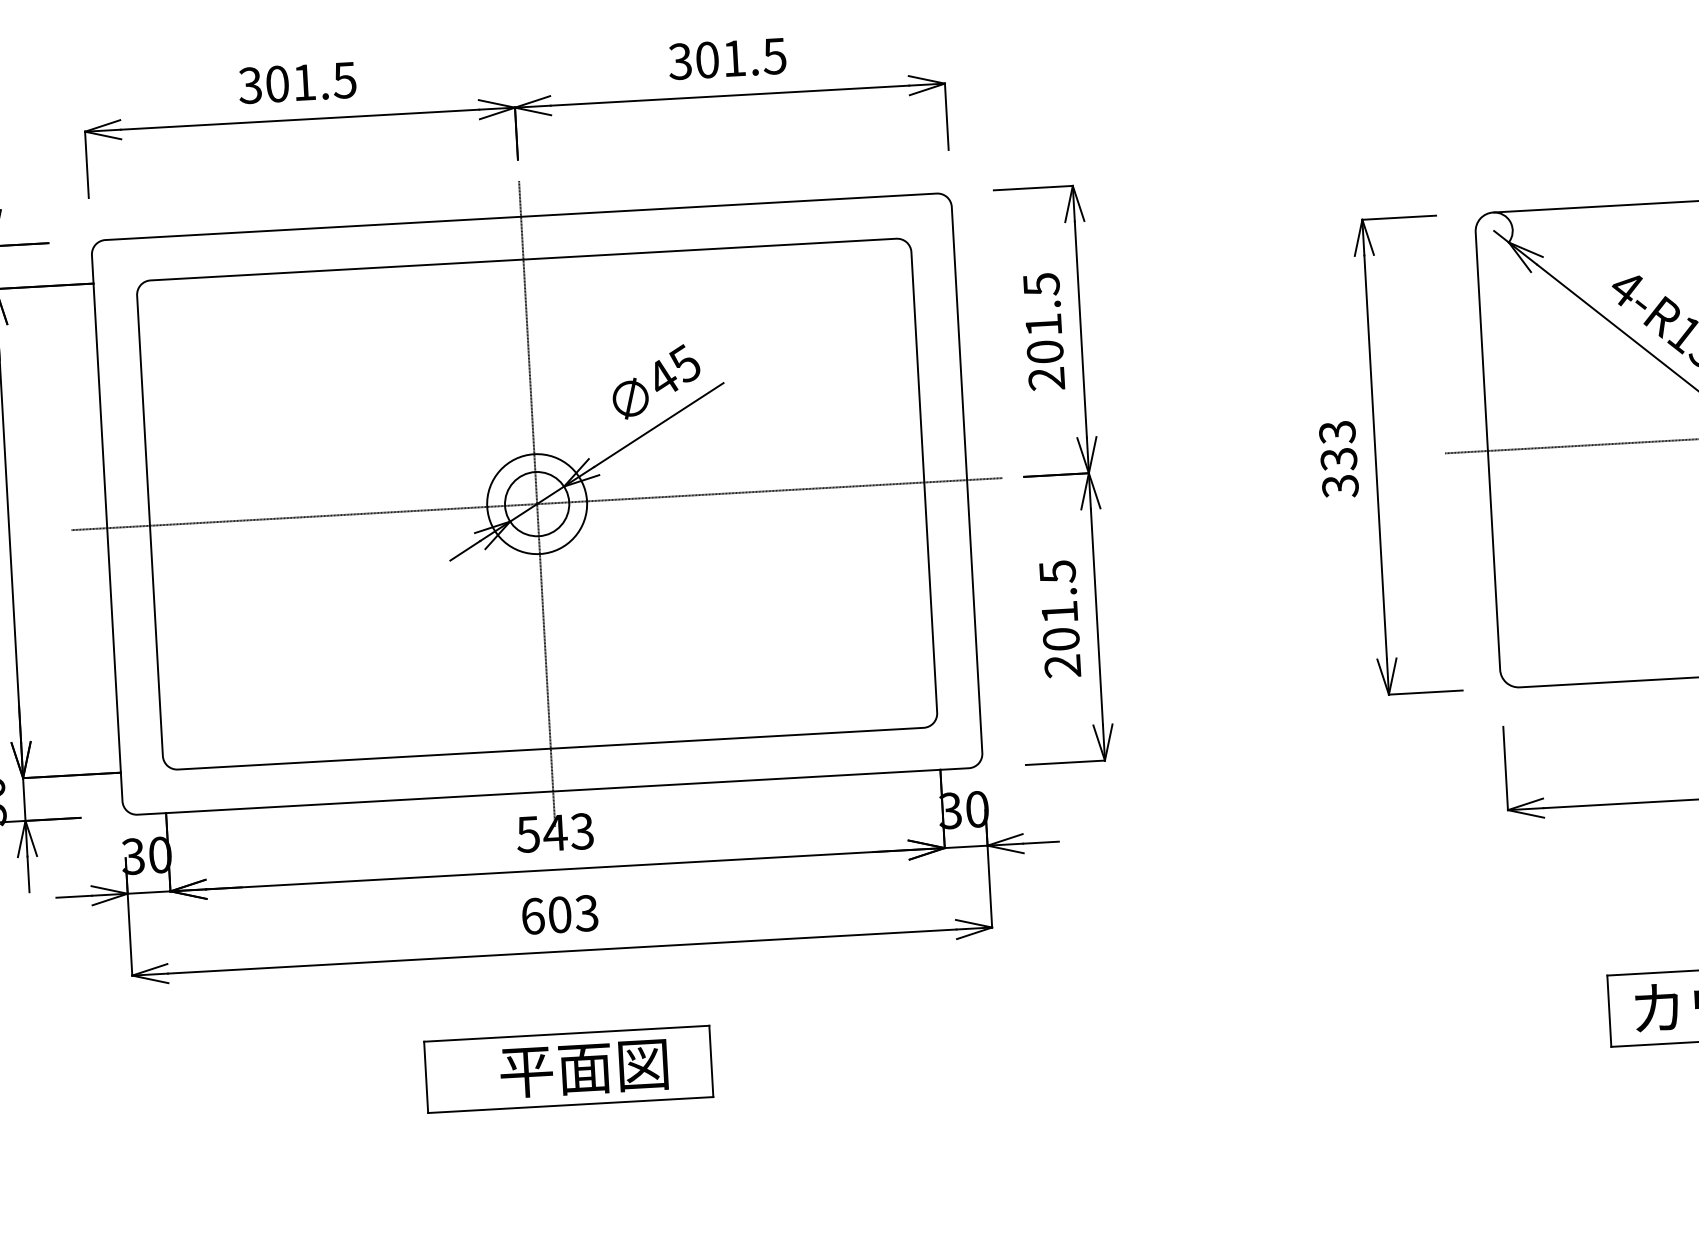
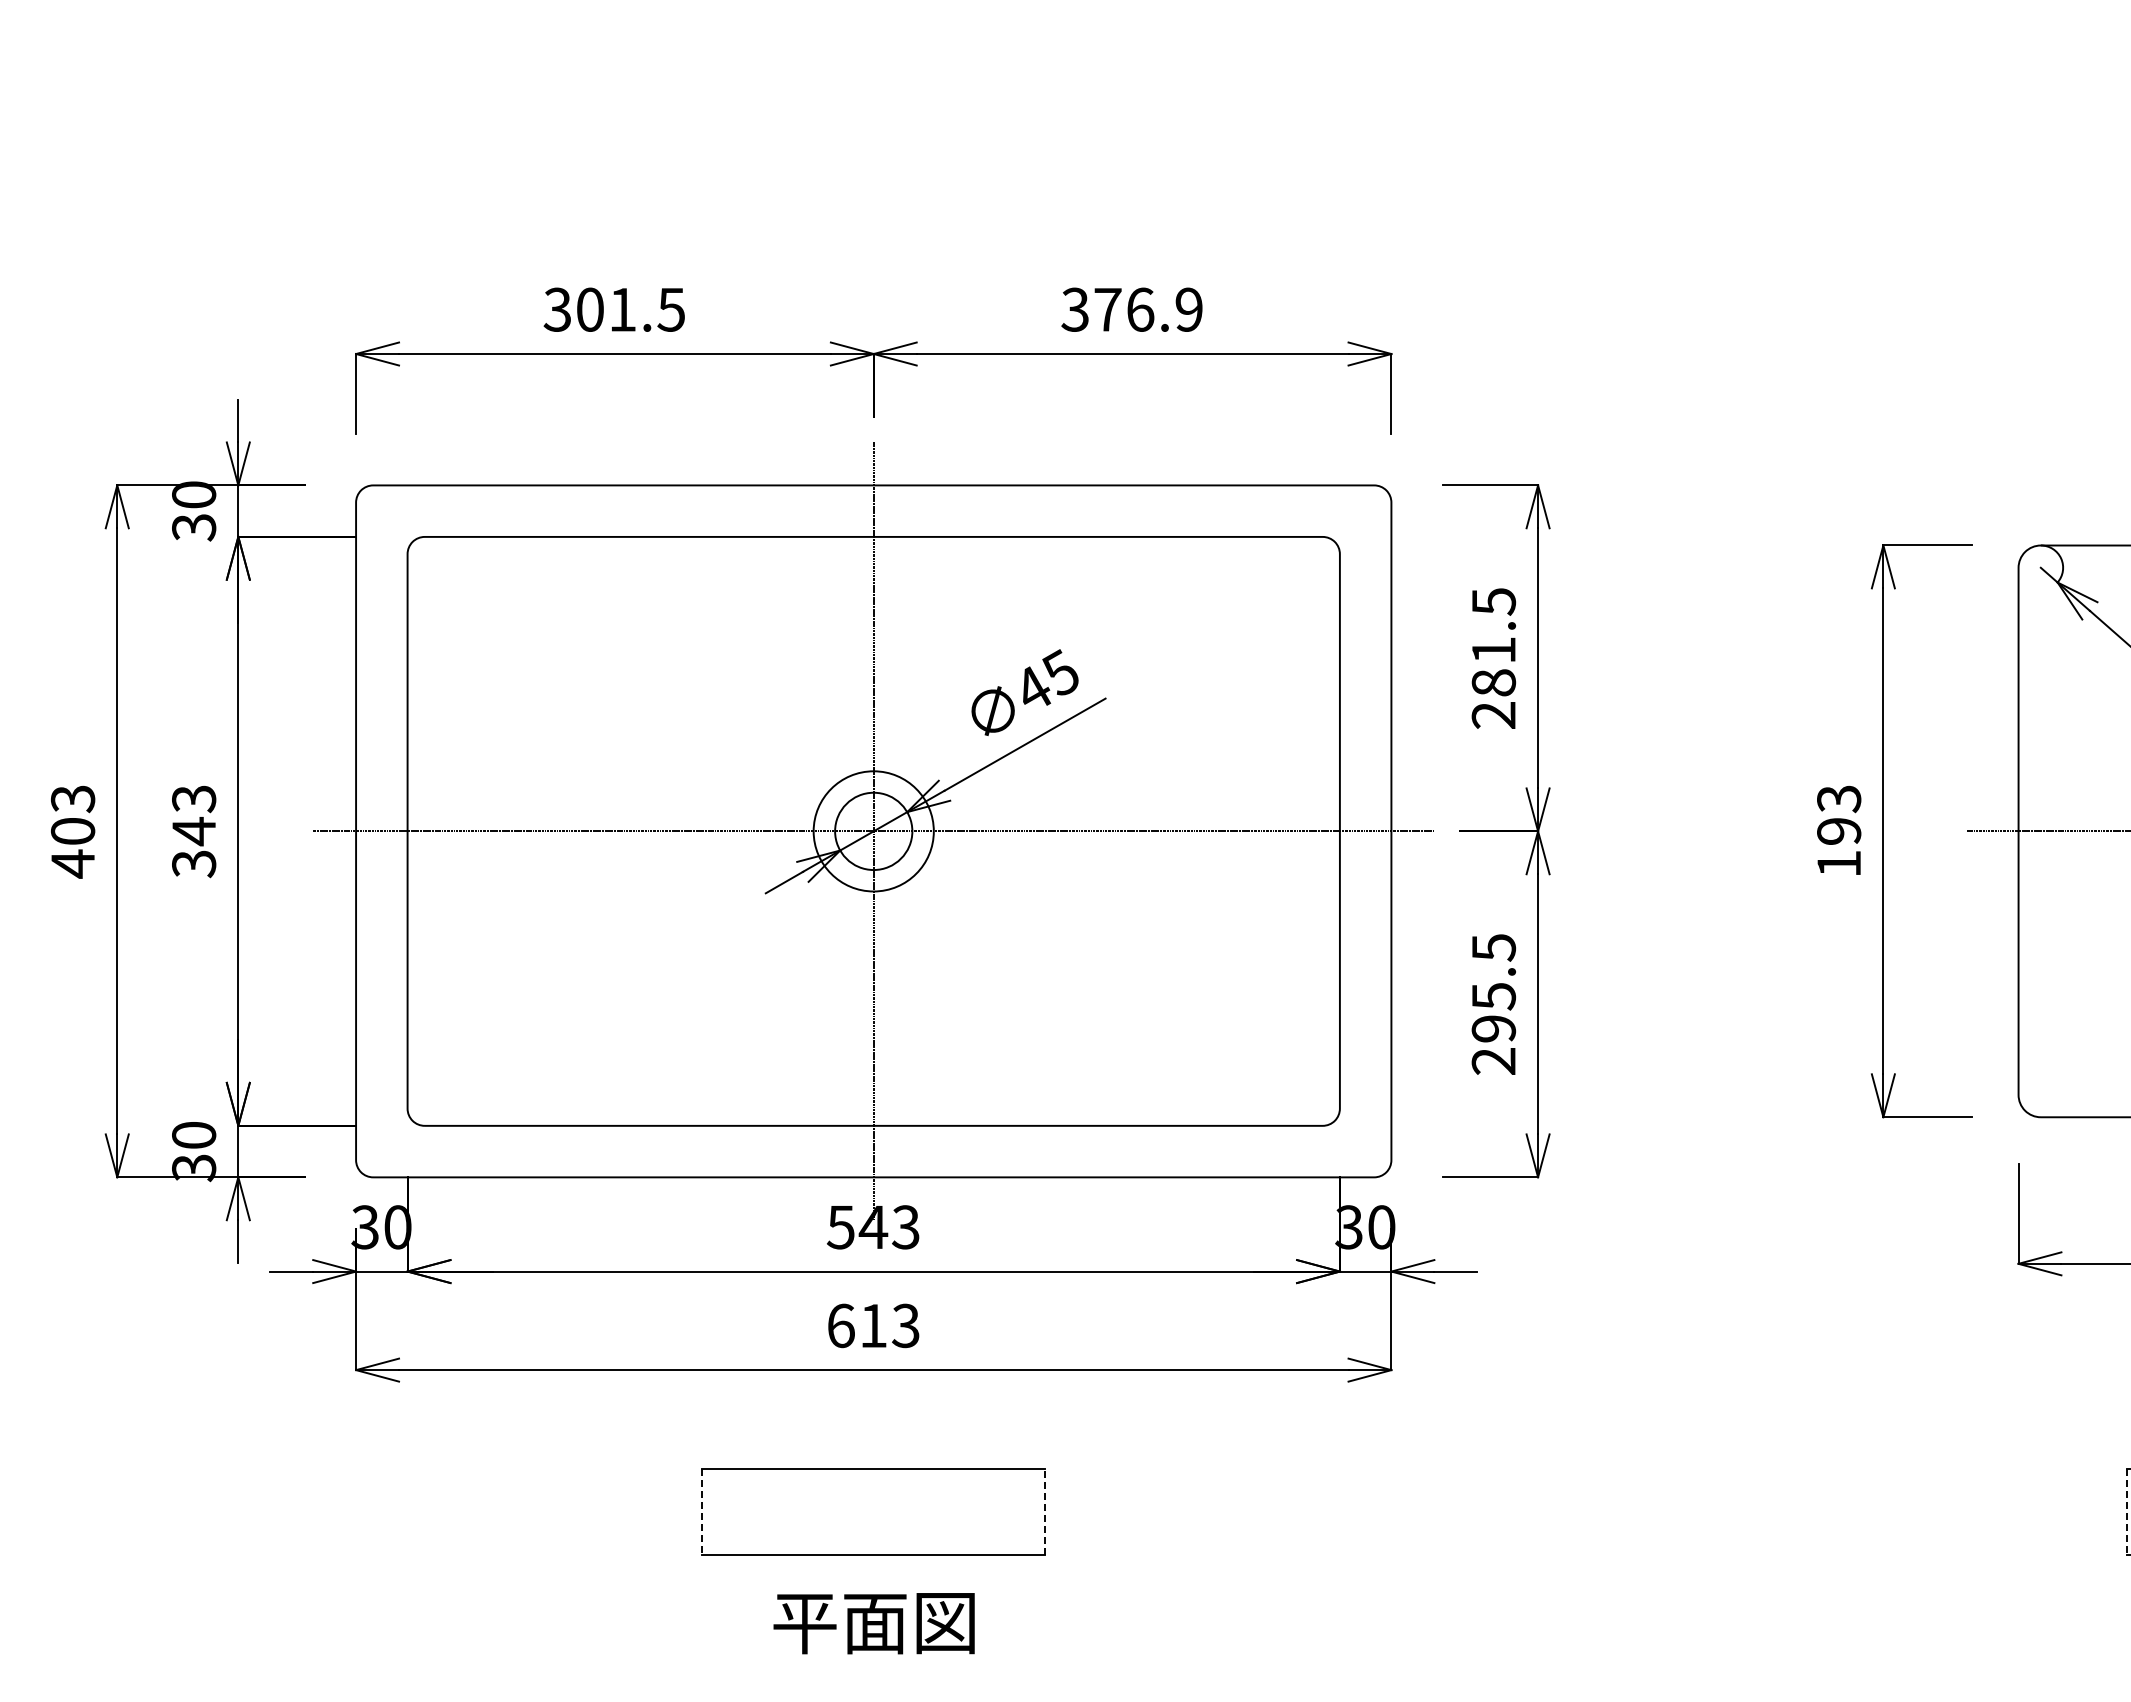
text: (741, 57) -> (1148, 309), 301.5 -> 376.9
text: (1044, 351) -> (1493, 682), 201.5 -> 281.5
text: (1340, 473) -> (1839, 848), 333 -> 193
text: (1060, 625) -> (1493, 1012), 201.5 -> 295.5
text: (559, 914) -> (873, 1325), 603 -> 613
line: (1609, 1011) -> (2126, 1512), solid -> dashed
line: (711, 1061) -> (1045, 1512), solid -> dashed
text: (583, 1068) -> (873, 1623), moved
line: (426, 1077) -> (702, 1512), solid -> dashed

